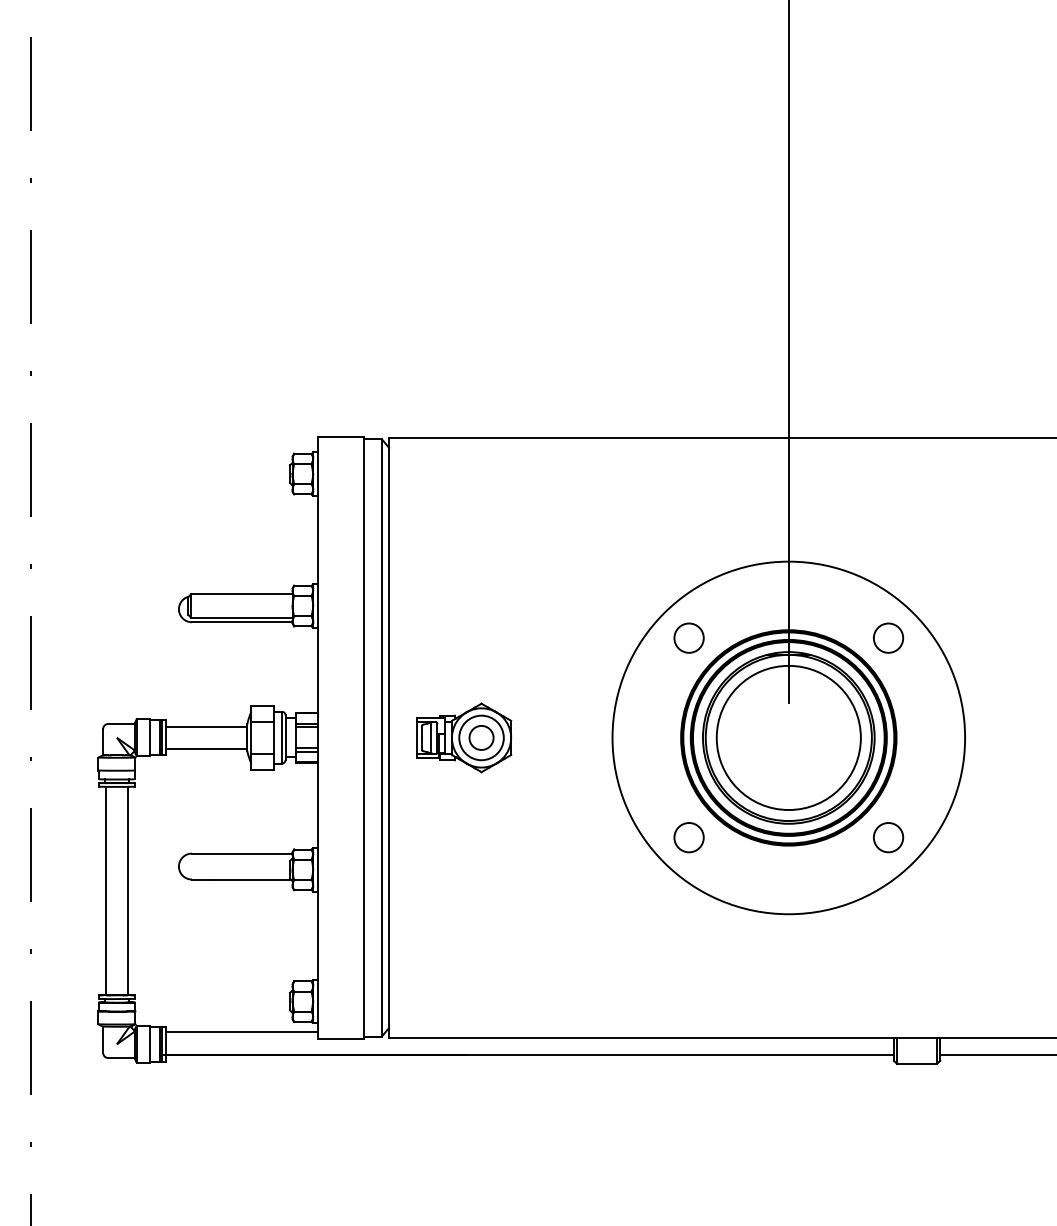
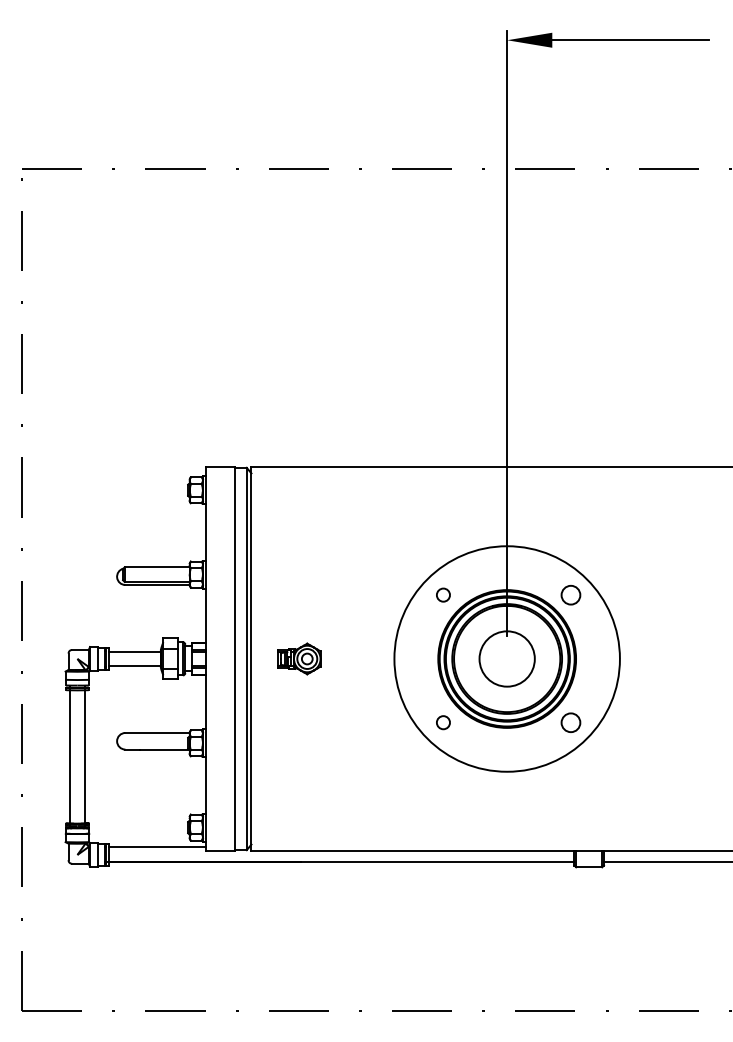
circle: (689, 637) -> (443, 594), size x0.7
part: (464, 737) -> (299, 658), size x0.7
circle: (789, 737) -> (507, 658), size x0.6
circle: (689, 837) -> (443, 722), size x0.7

